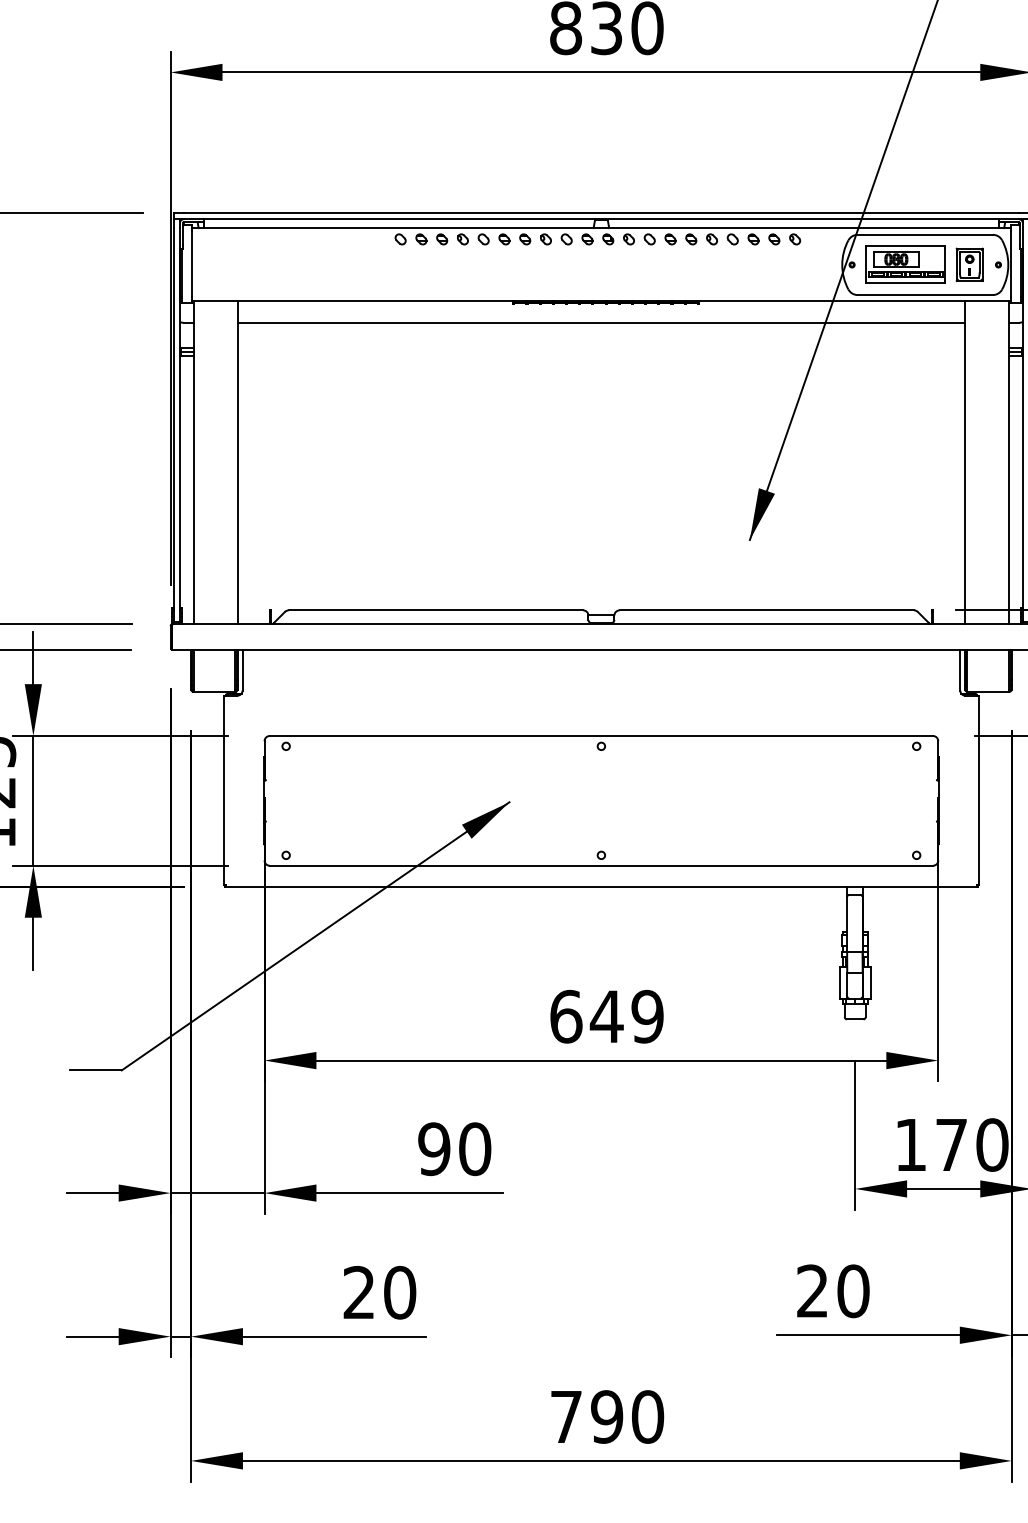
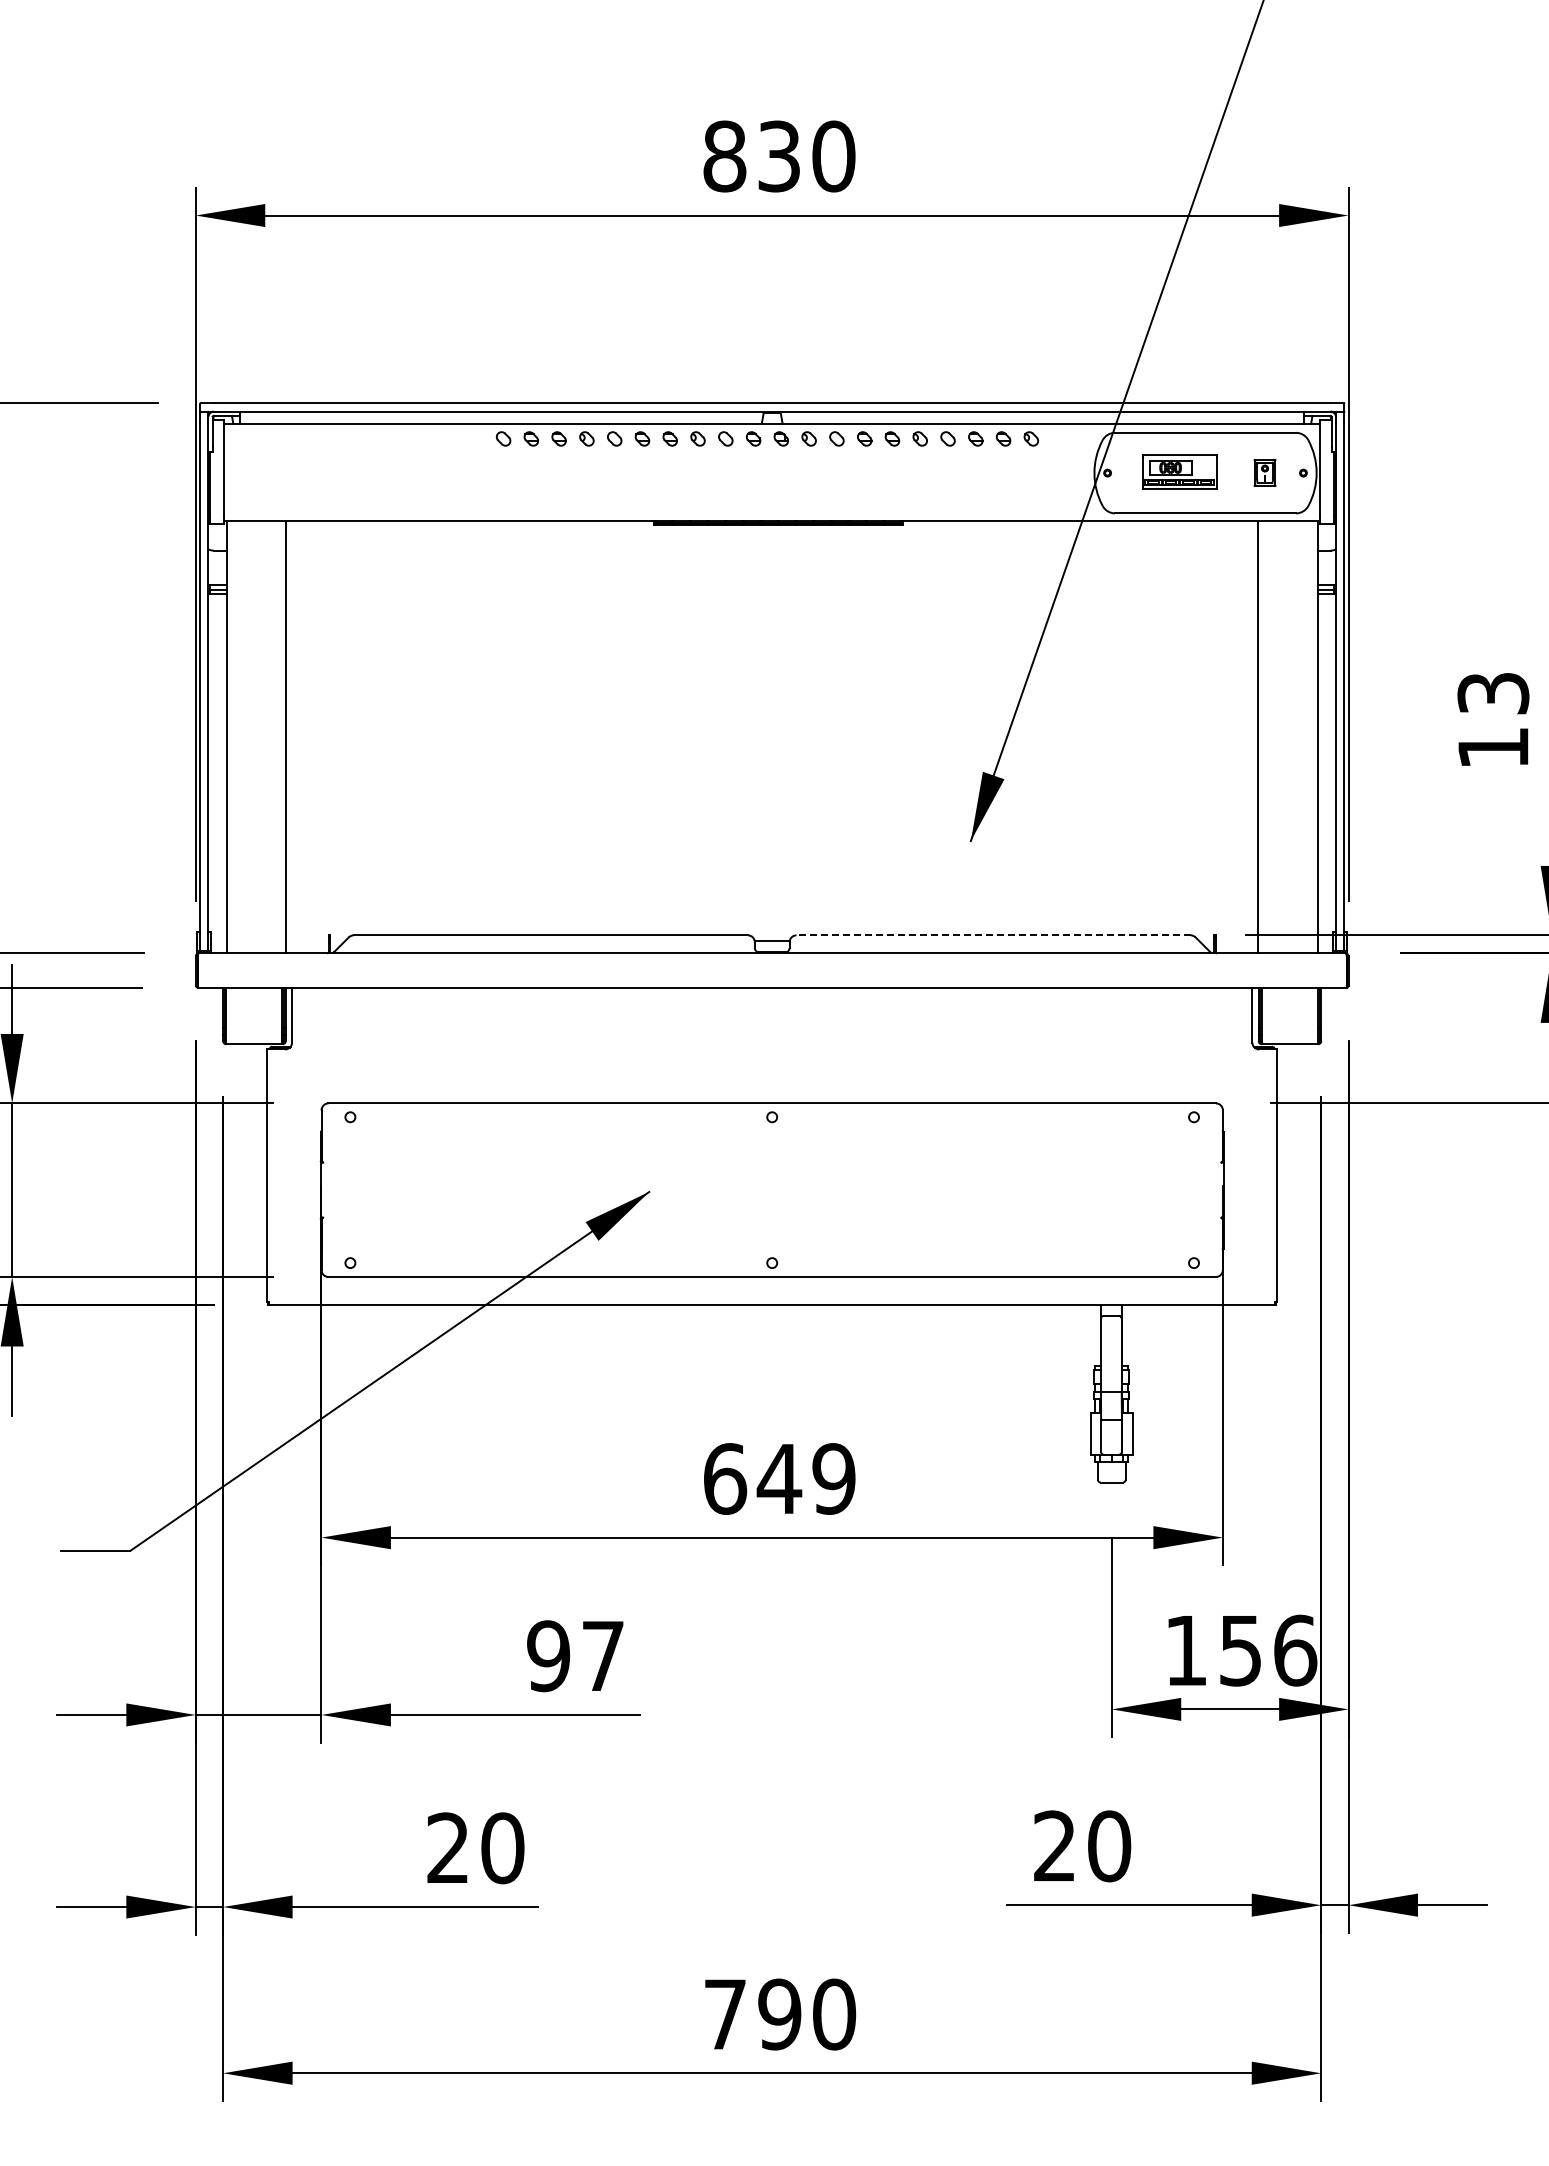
part: (905, 264) -> (1179, 472), size x0.7
part: (969, 264) -> (1264, 472), size x0.6
line: (601, 322) -> (772, 550), removed
line: (766, 610) -> (993, 935), solid -> dashed
text: (972, 1144) -> (1268, 1650), 170 -> 156
text: (474, 1149) -> (602, 1656), 90 -> 97

